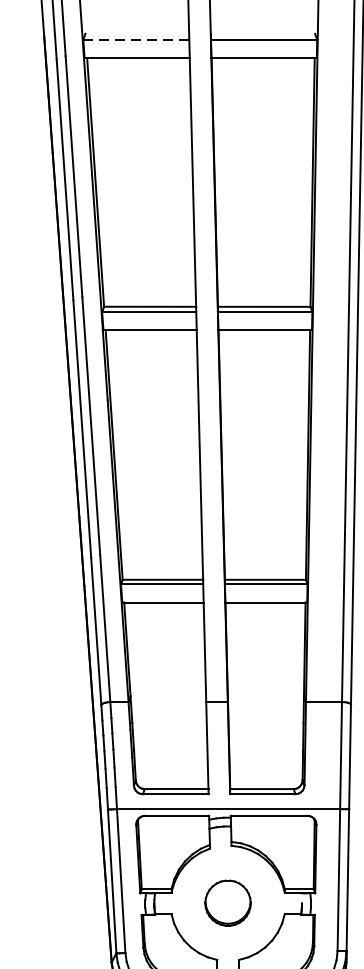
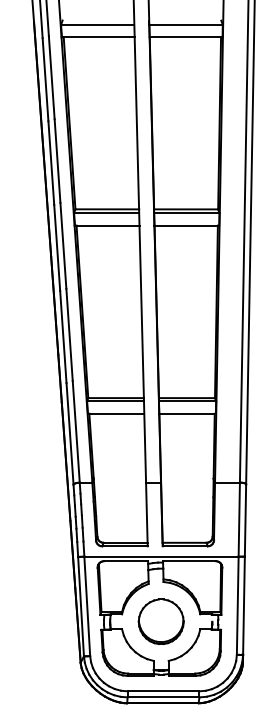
line: (135, 39) -> (97, 24), dashed -> solid
part: (227, 902) -> (160, 621), size x1.43

